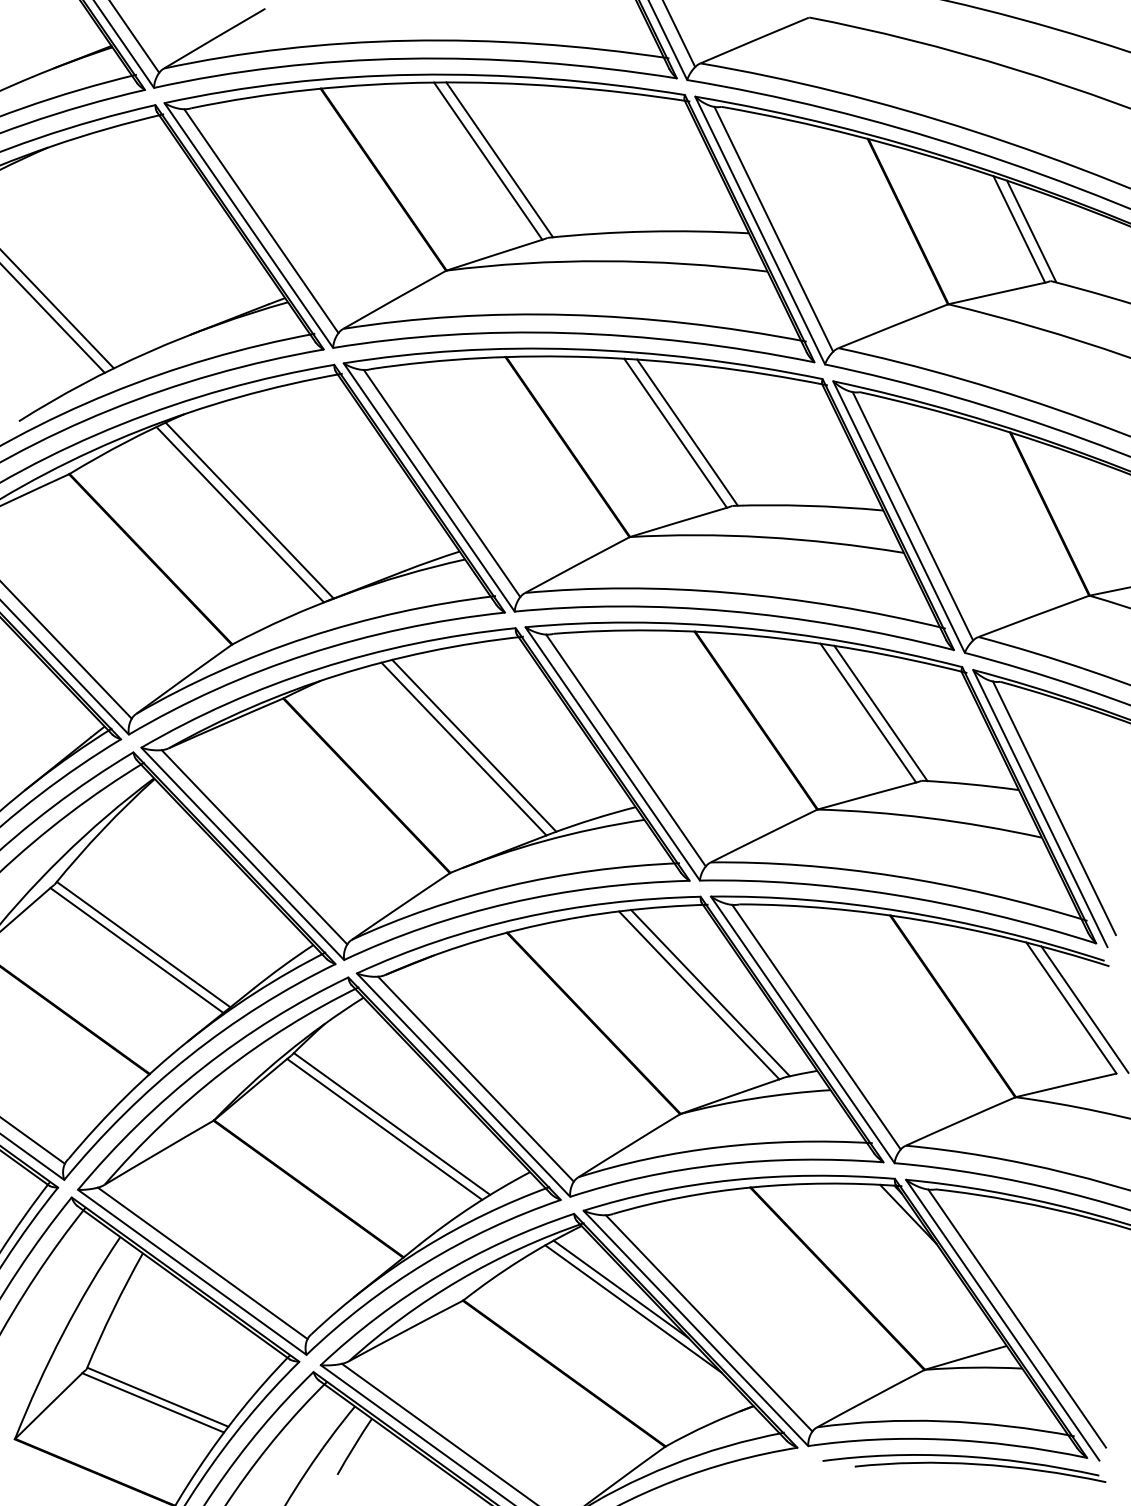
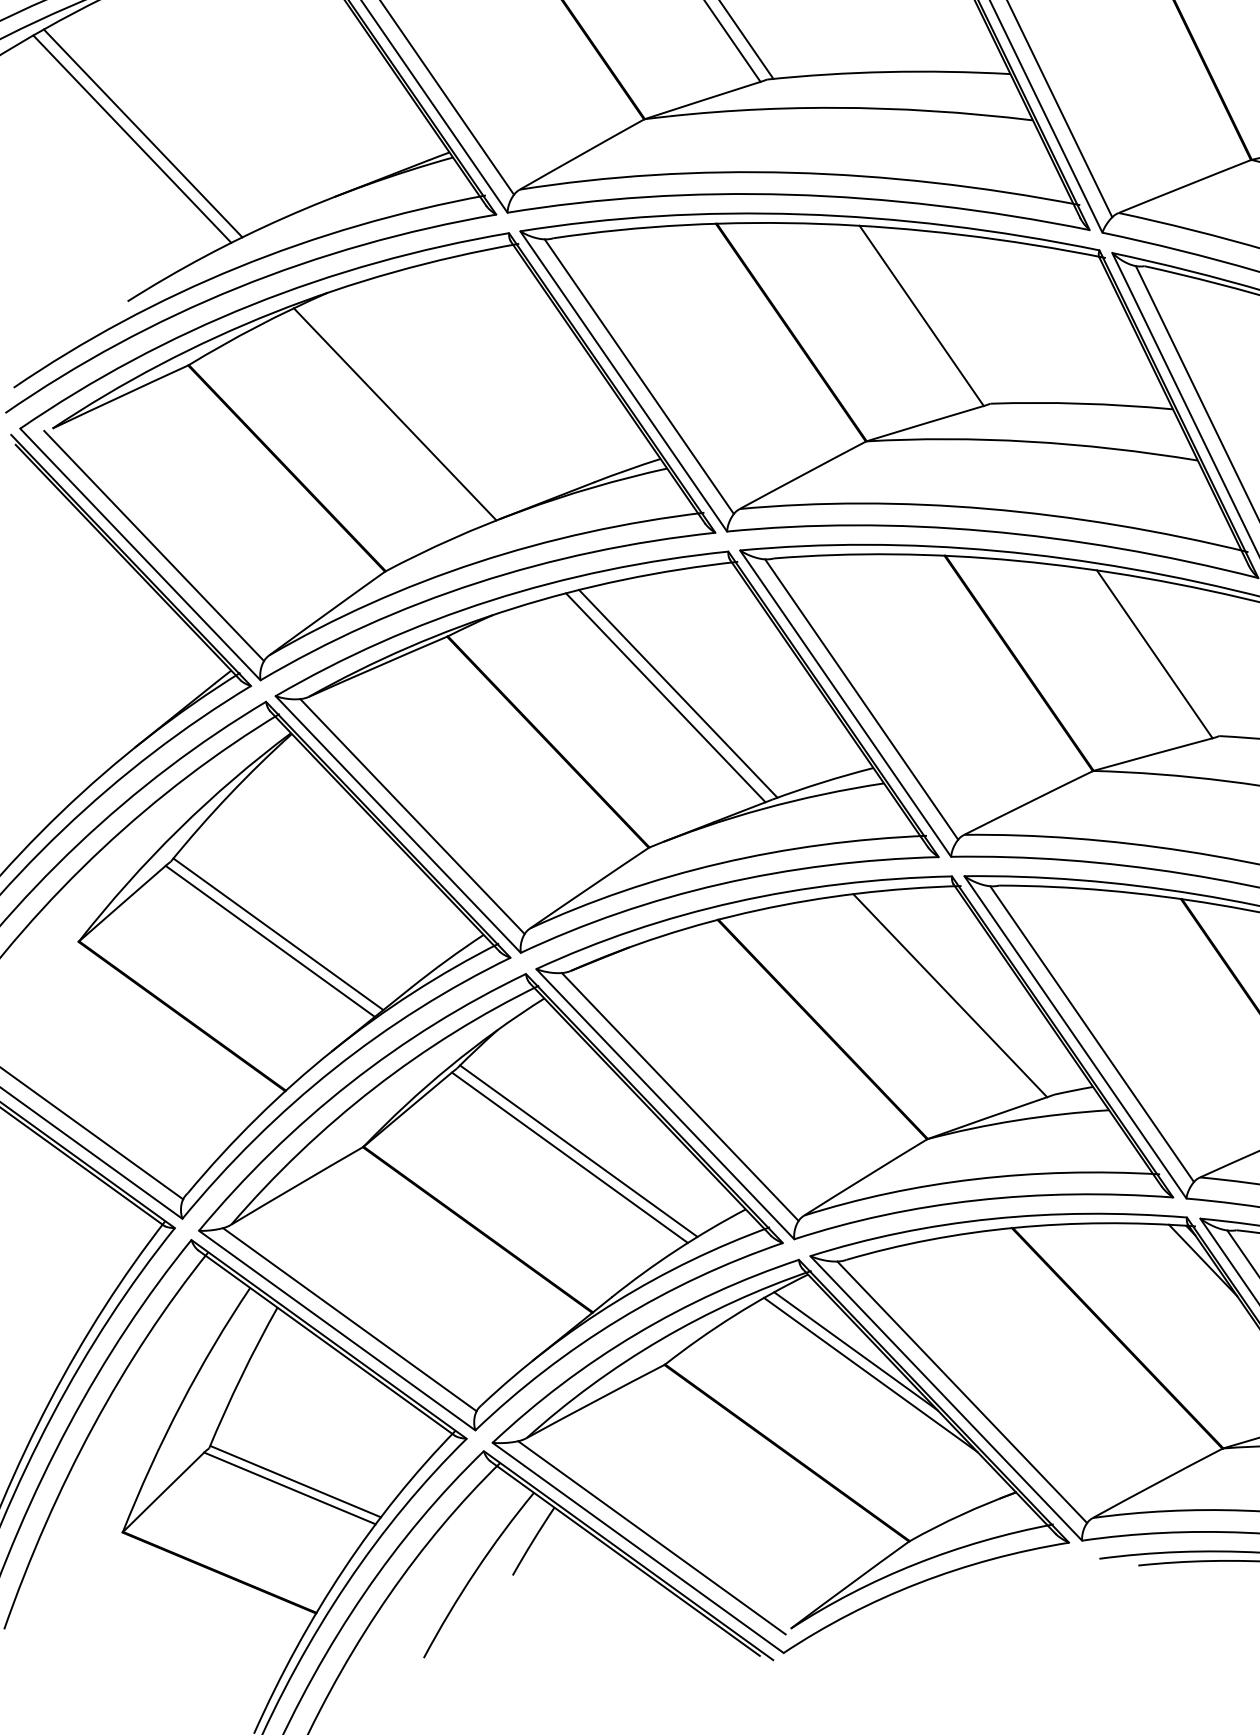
line: (687, 432) -> (936, 314), removed
line: (249, 510) -> (406, 409), removed
line: (880, 713) -> (1169, 654), removed
line: (710, 993) -> (963, 993), removed

